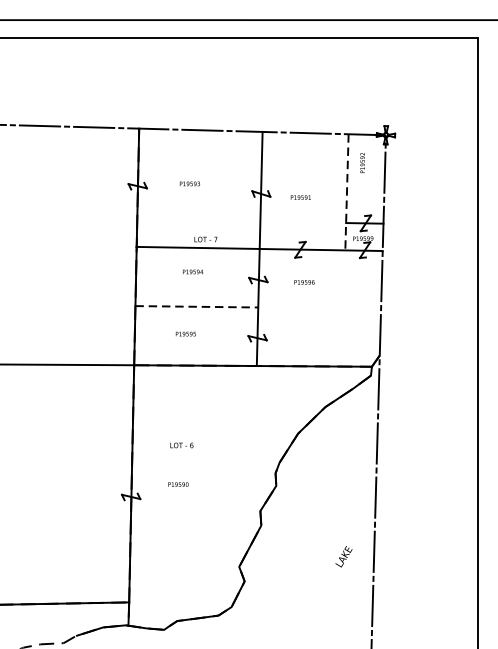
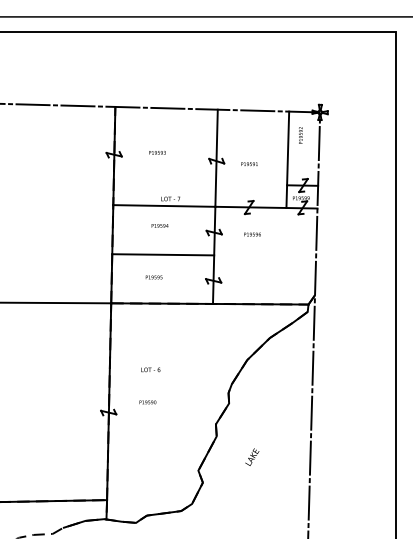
line: (346, 193) -> (287, 160), dashed -> solid
line: (197, 306) -> (163, 254), dashed -> solid
text: (344, 555) -> (252, 456), moved

